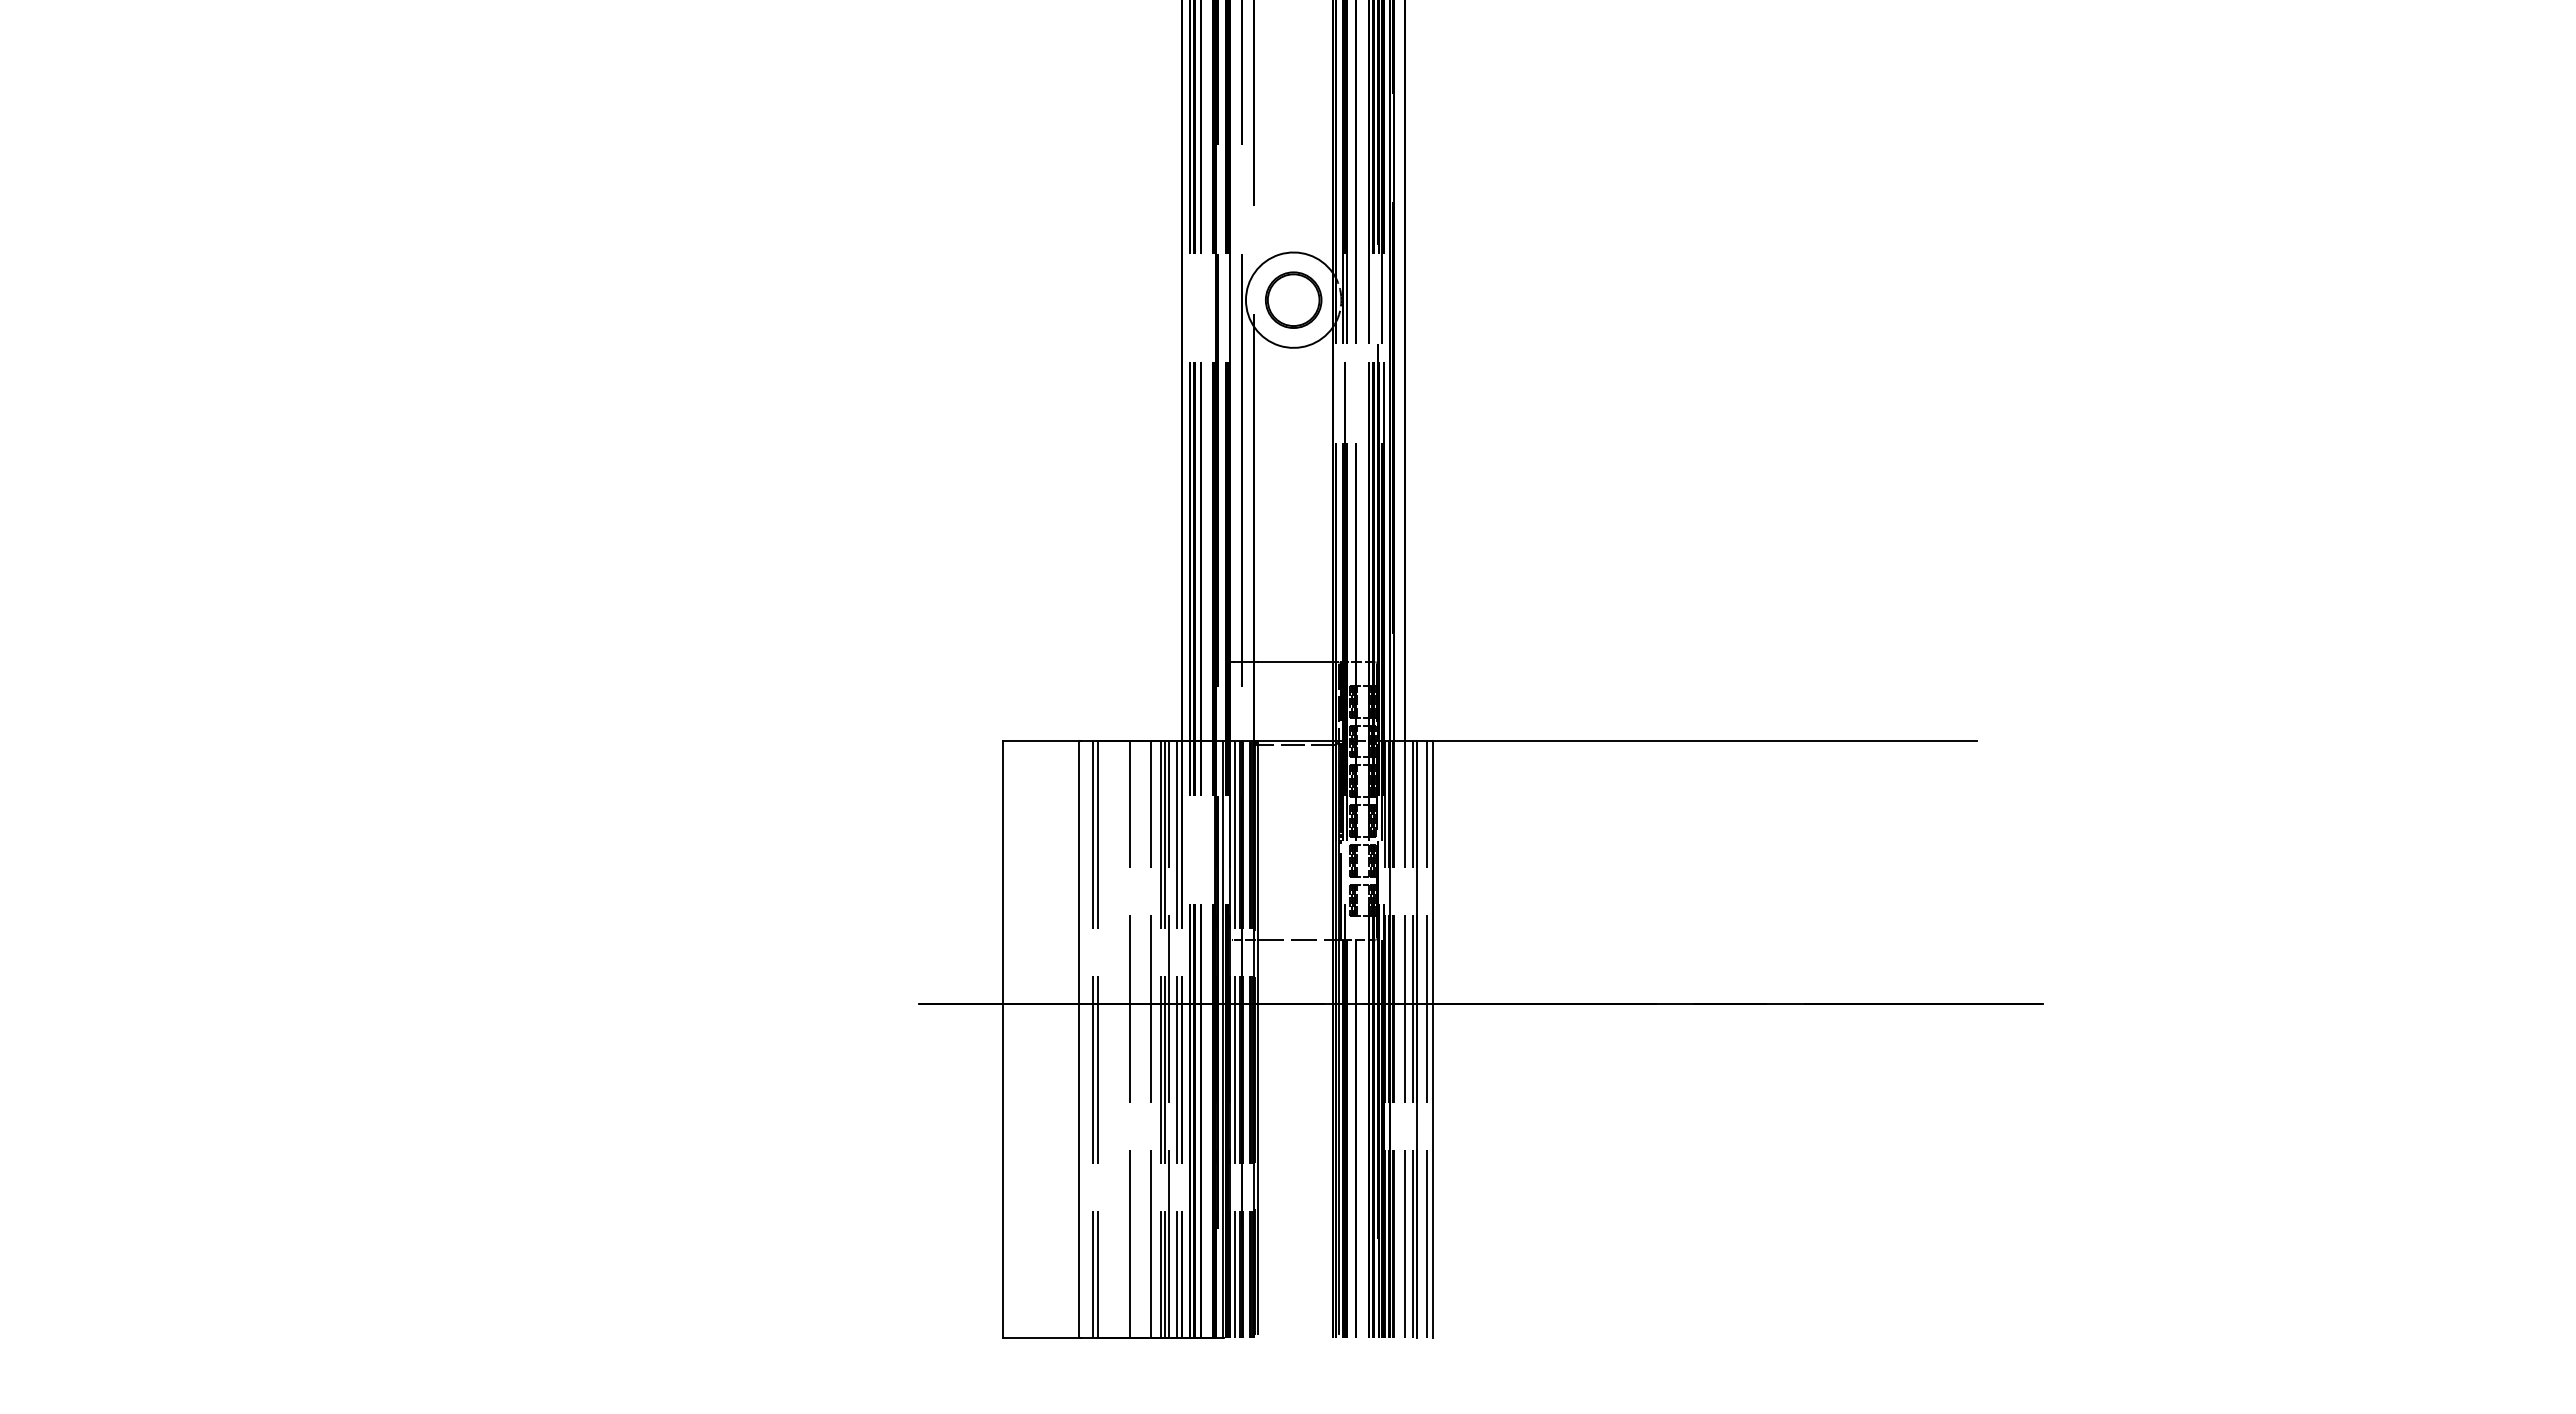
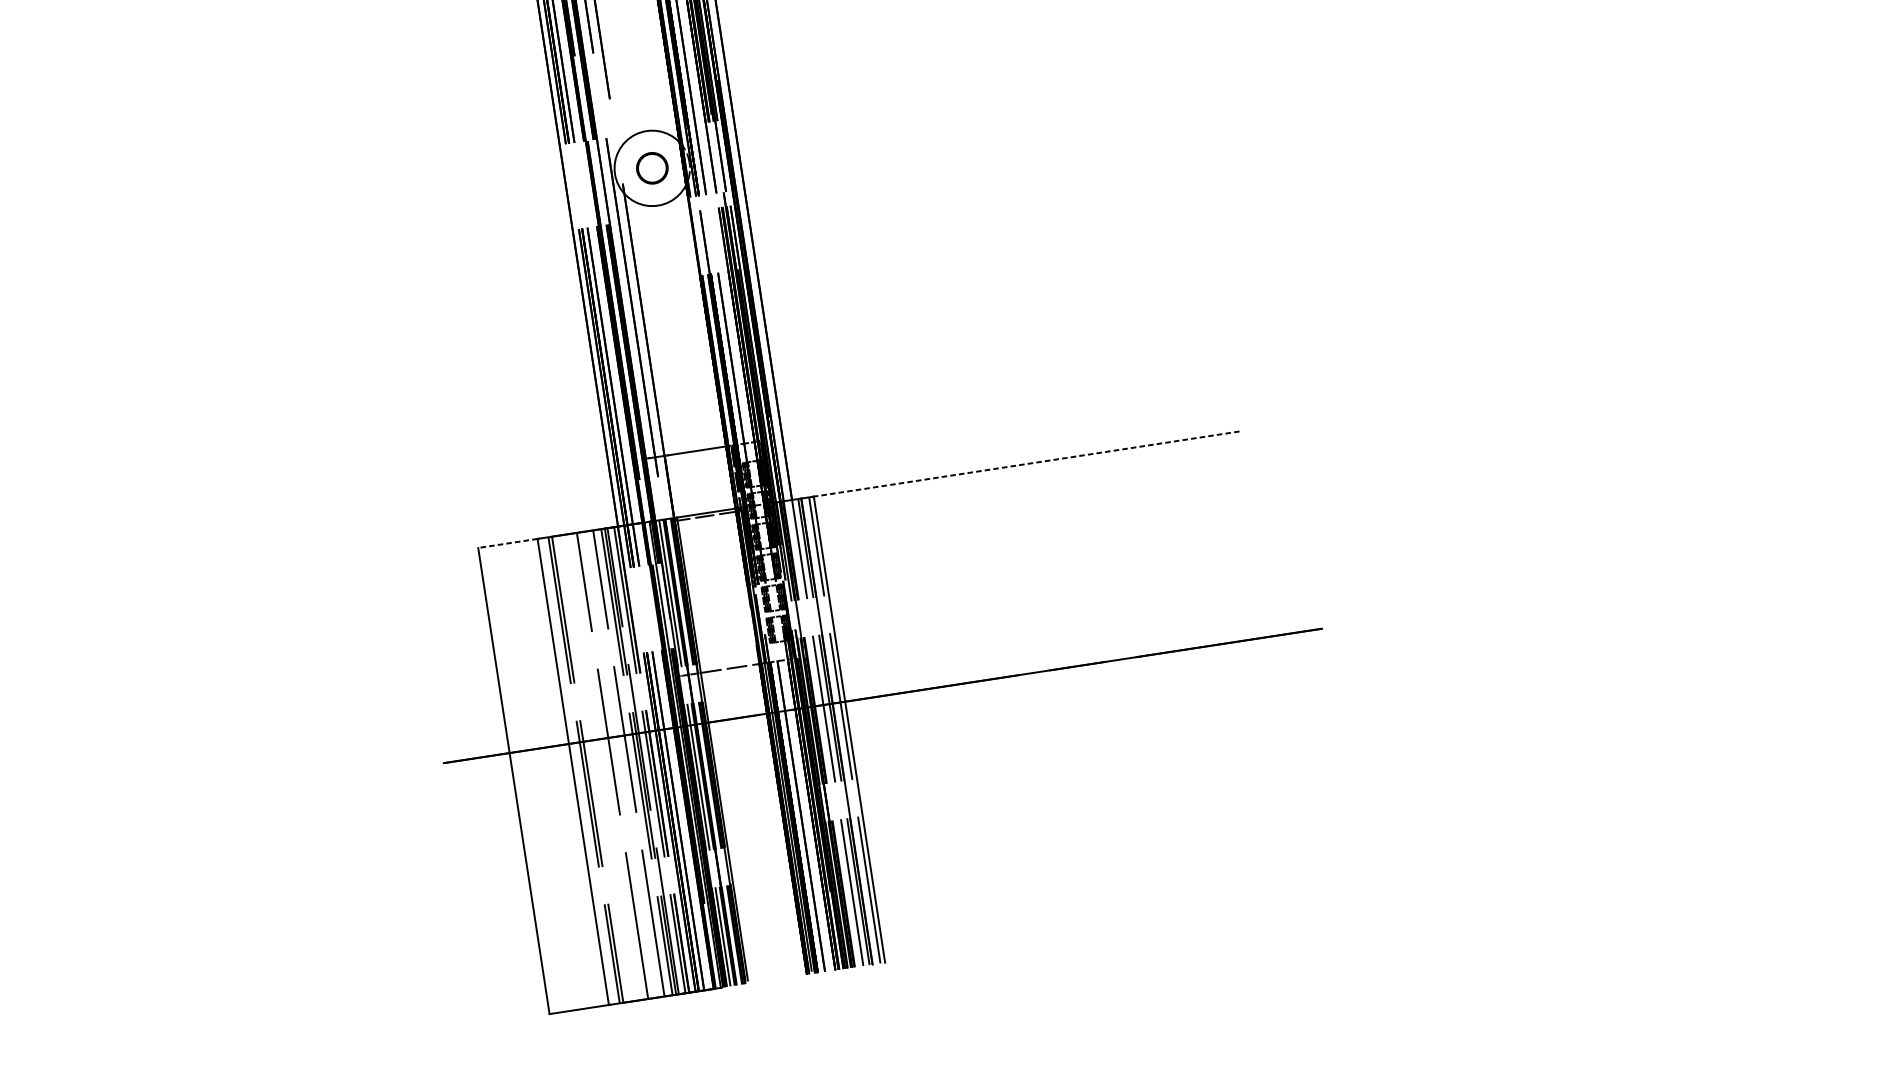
part: (1293, 299) -> (652, 167), size x0.7
line: (1041, 741) -> (507, 543), solid -> dashed
line: (1704, 741) -> (1026, 464), solid -> dashed

